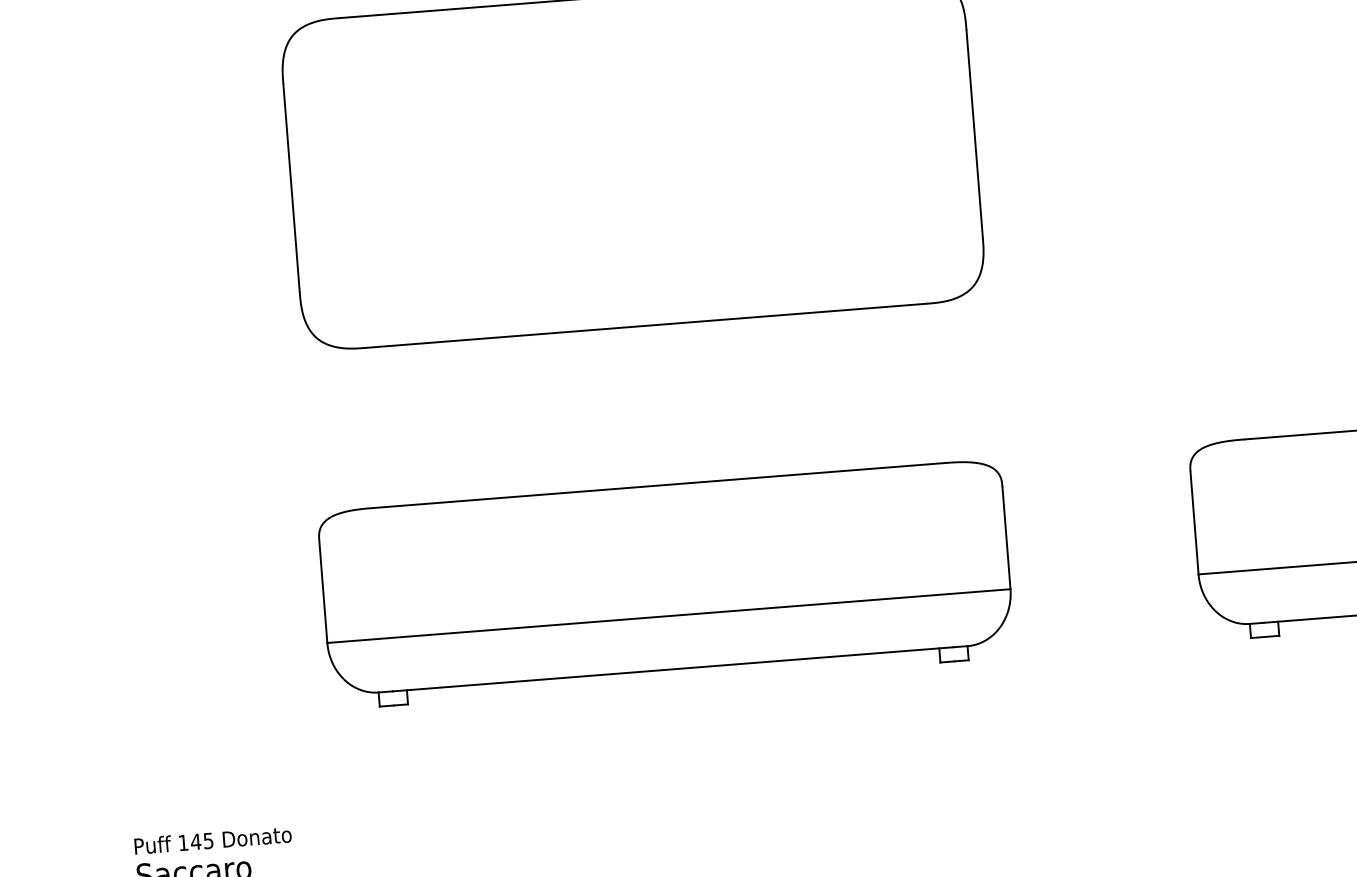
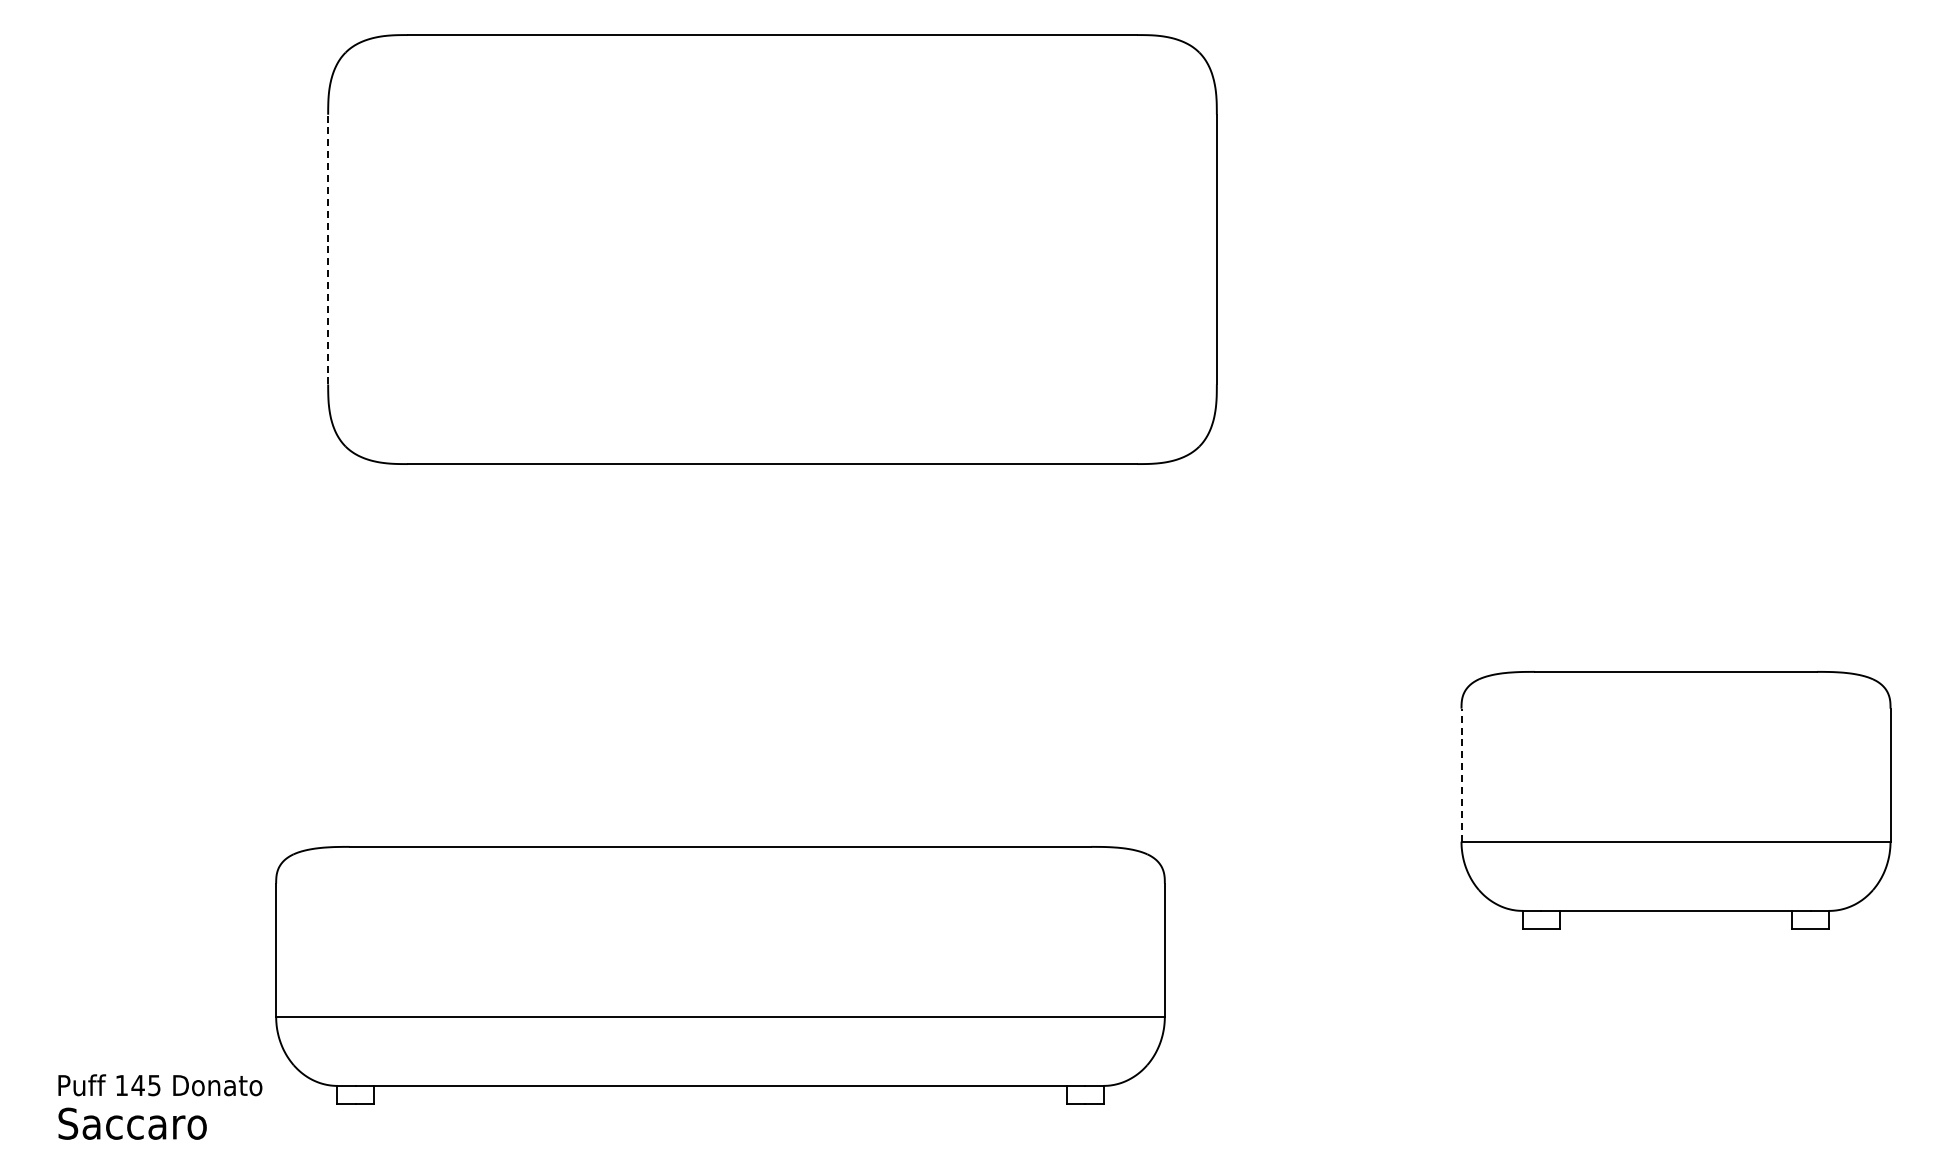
line: (291, 187) -> (328, 249), solid -> dashed
line: (1194, 523) -> (1461, 775), solid -> dashed
part: (666, 584) -> (720, 975), moved

